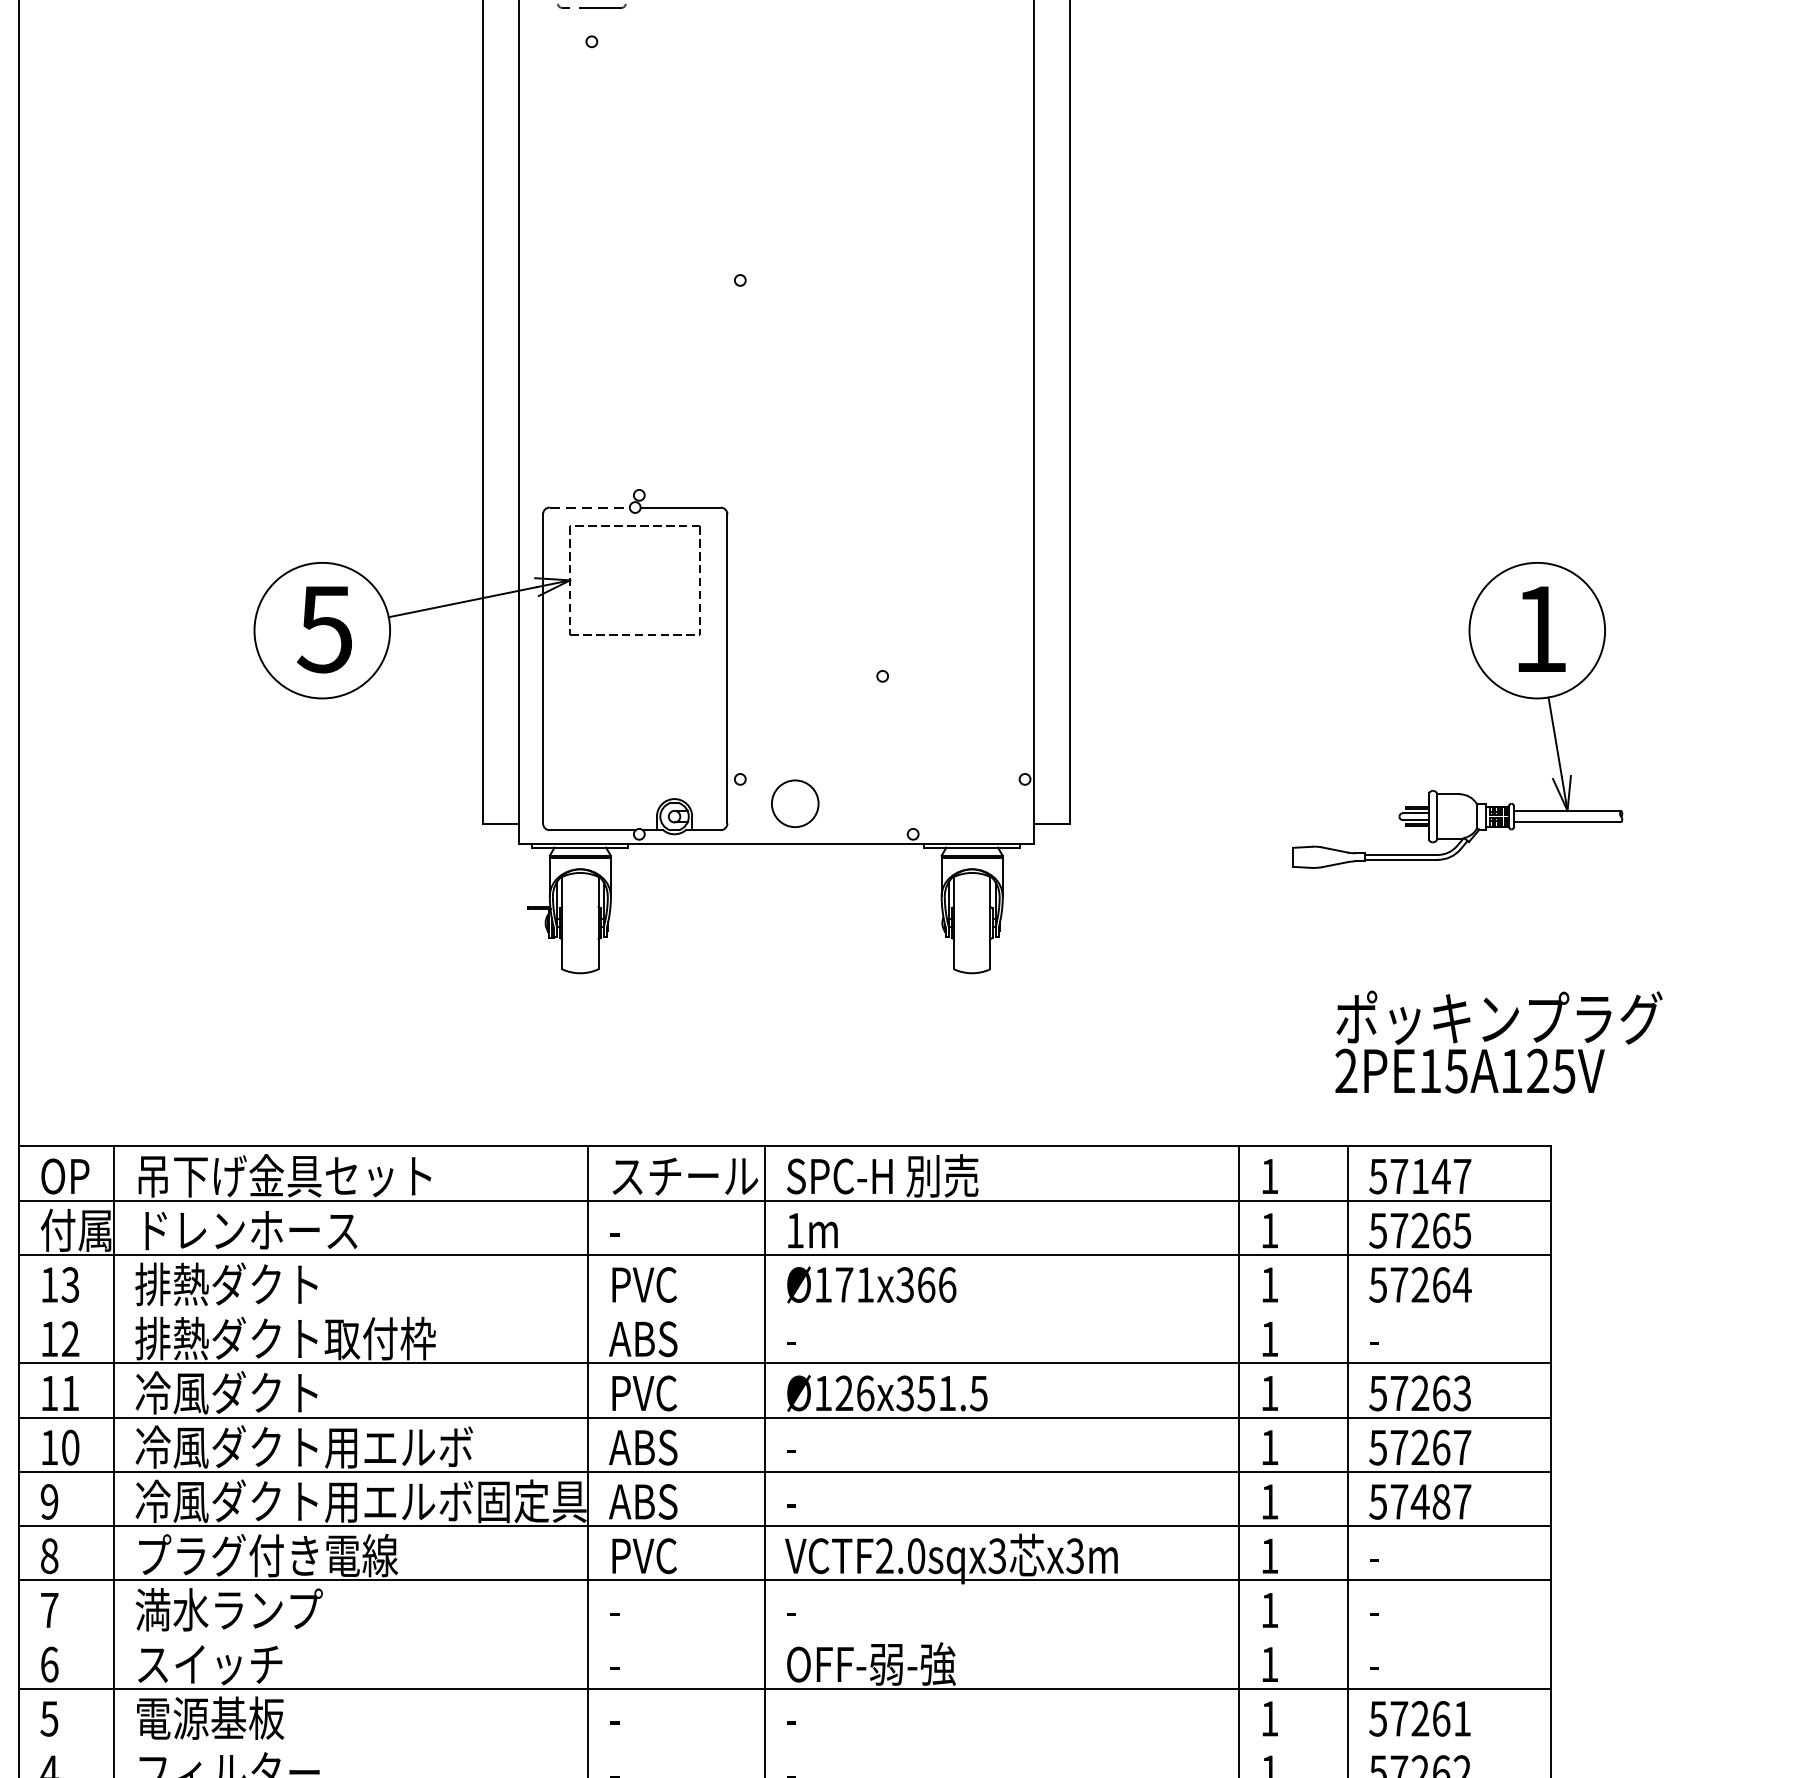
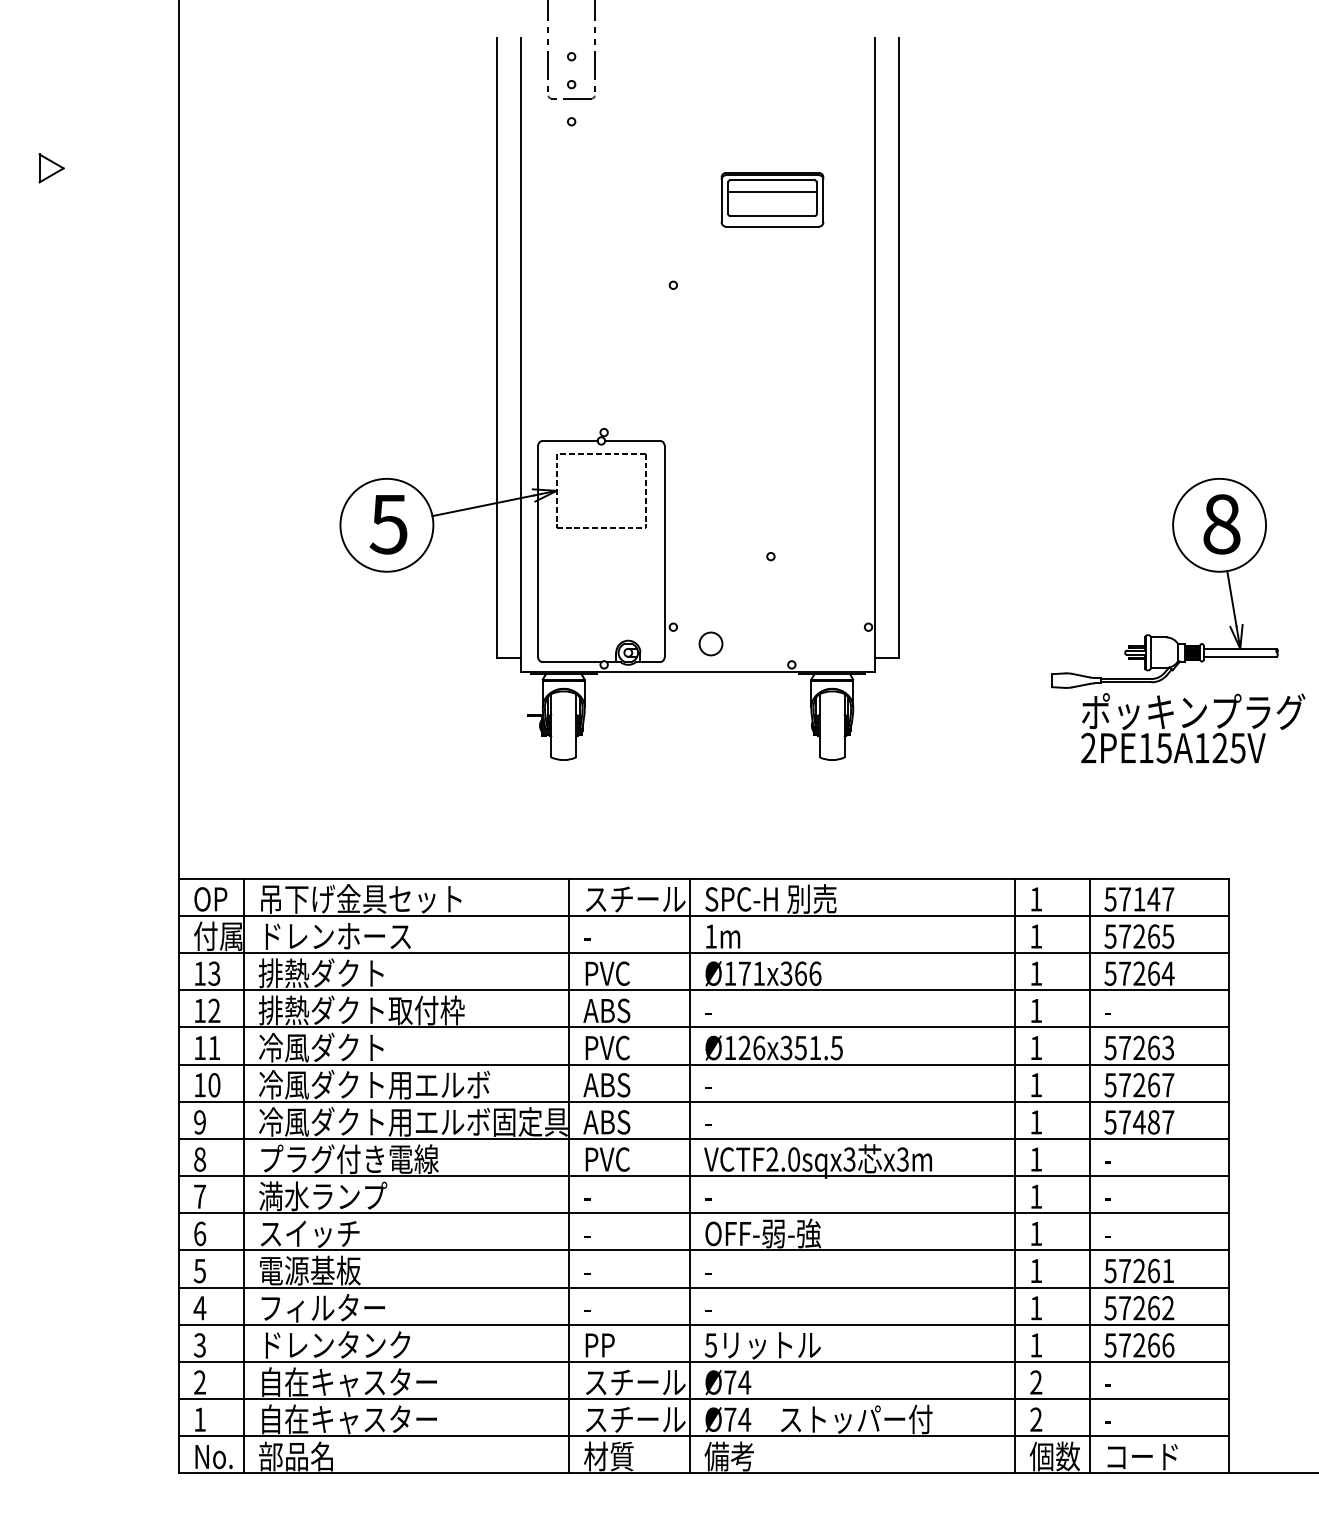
part: (884, 155) -> (772, 199), added
line: (590, 506) -> (570, 440), dashed -> solid
text: (1540, 629) -> (1221, 524), 1 -> 8
circle: (794, 803) -> (710, 643), size x0.71
text: (1499, 1042) -> (1193, 728), moved
line: (784, 1309) -> (703, 990), added
line: (784, 1634) -> (703, 1213), added
line: (784, 1742) -> (703, 1287), added

